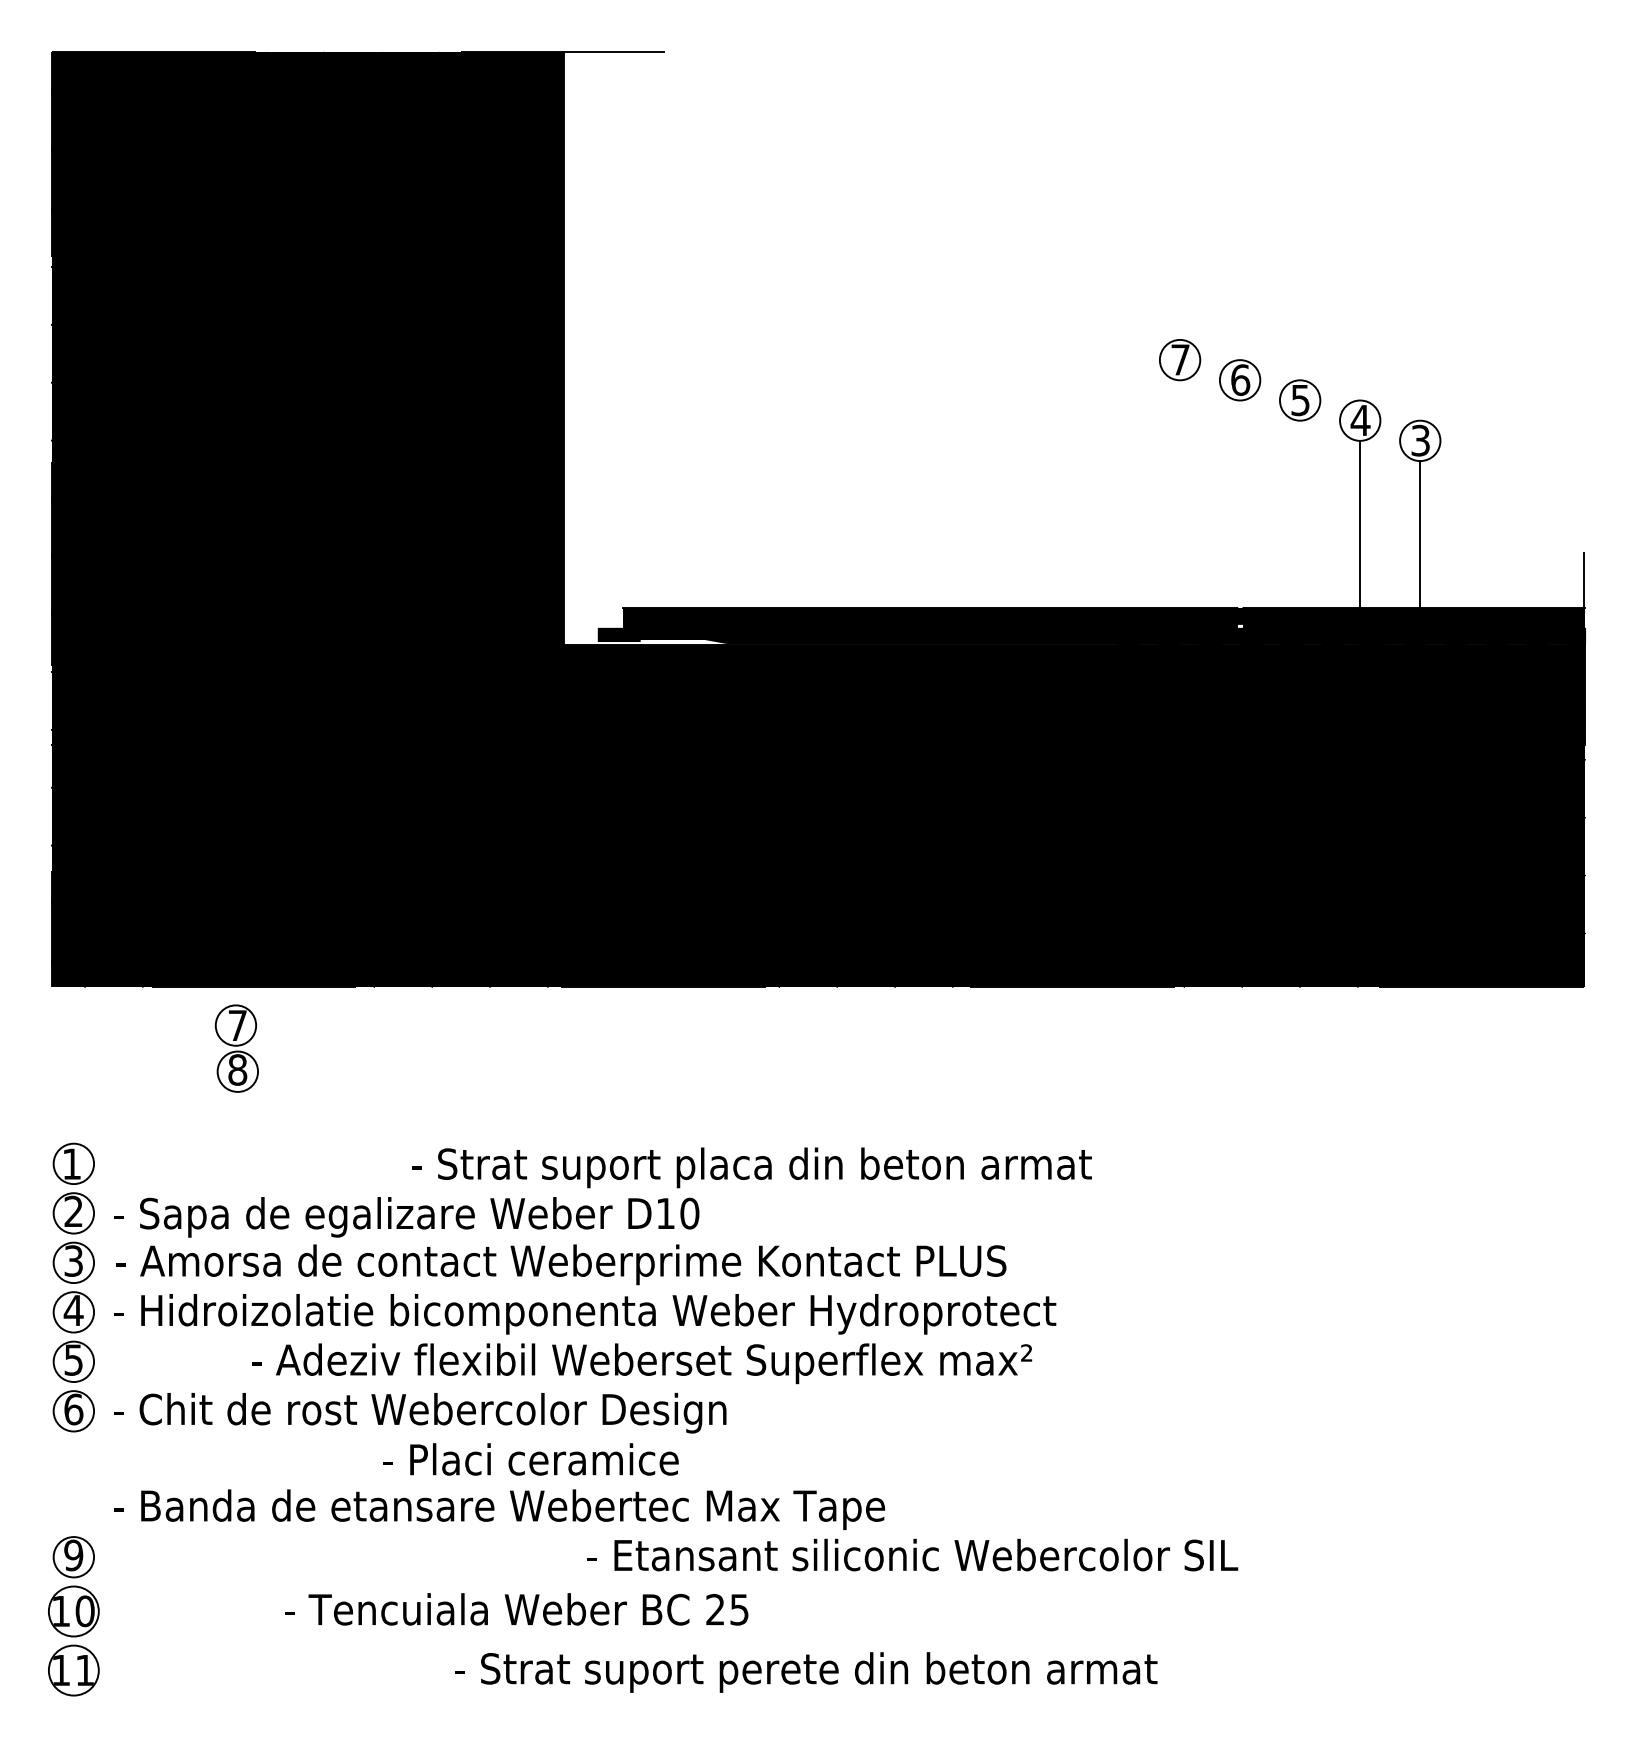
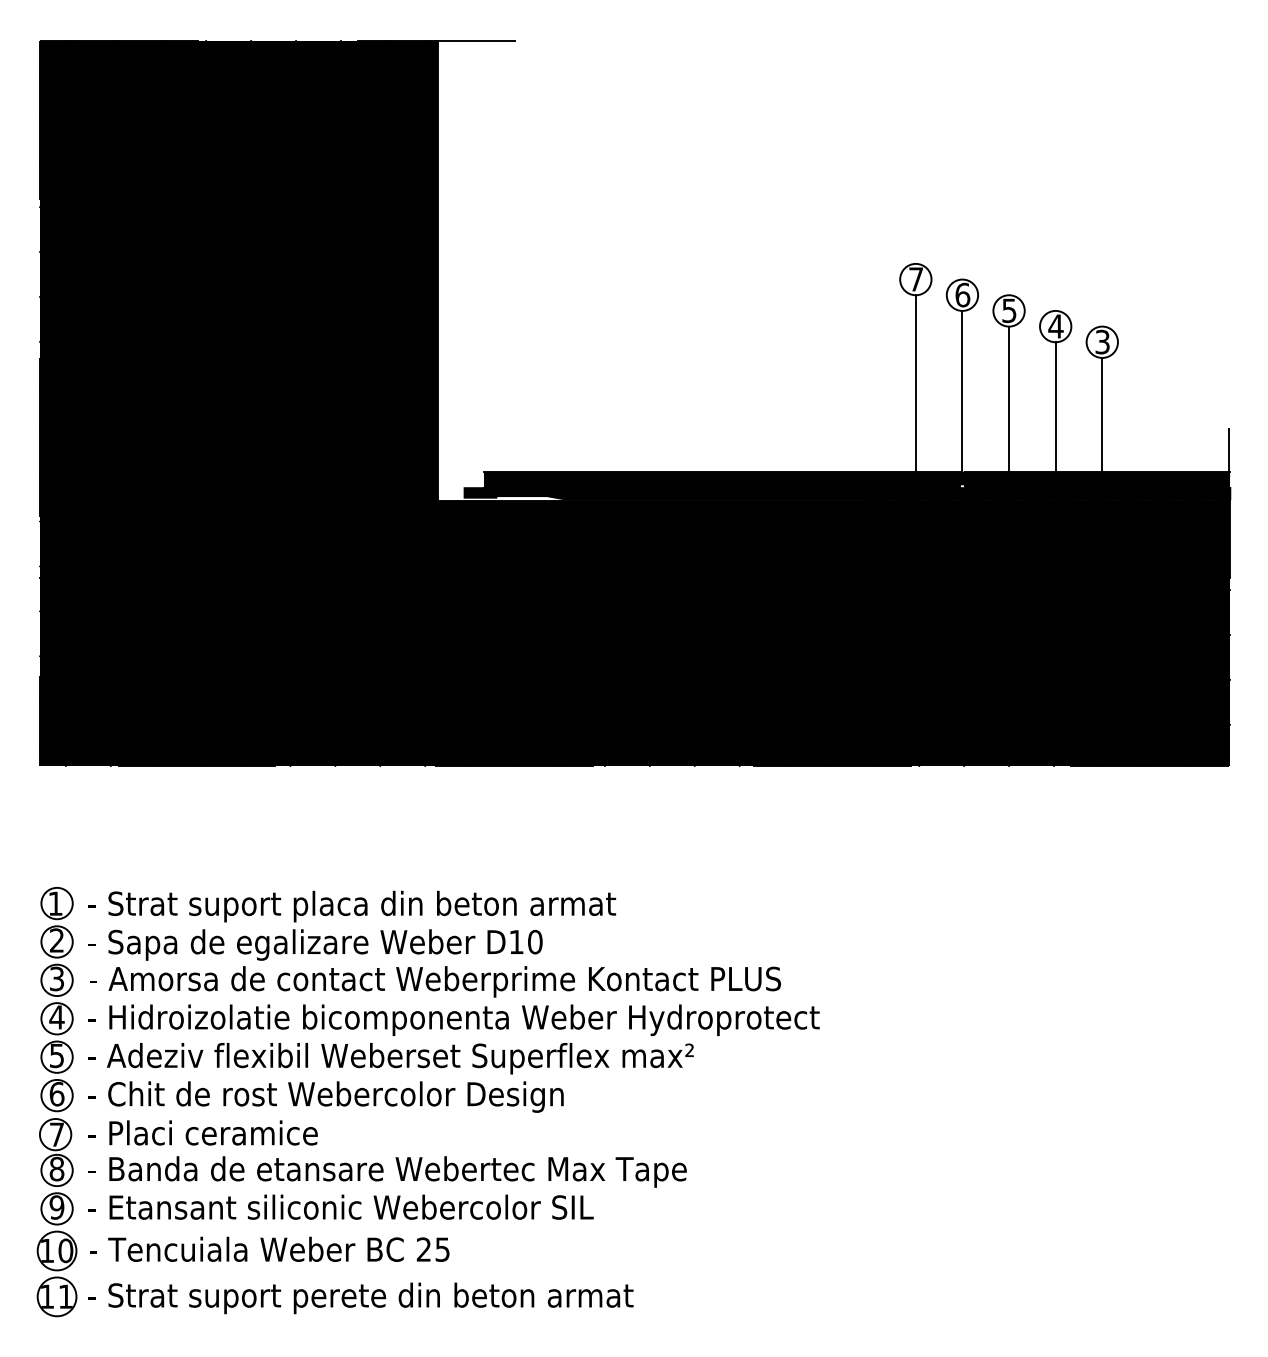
line: (1180, 497) -> (916, 386), added
line: (1240, 507) -> (962, 393), added
line: (1300, 529) -> (1009, 411), added
part: (236, 1048) -> (56, 1152), moved
text: (751, 1167) -> (351, 906), moved
text: (642, 1363) -> (391, 1058), moved
text: (530, 1459) -> (202, 1133), moved
text: (912, 1554) -> (340, 1206), moved
text: (516, 1609) -> (269, 1249), moved
text: (806, 1672) -> (361, 1298), moved

